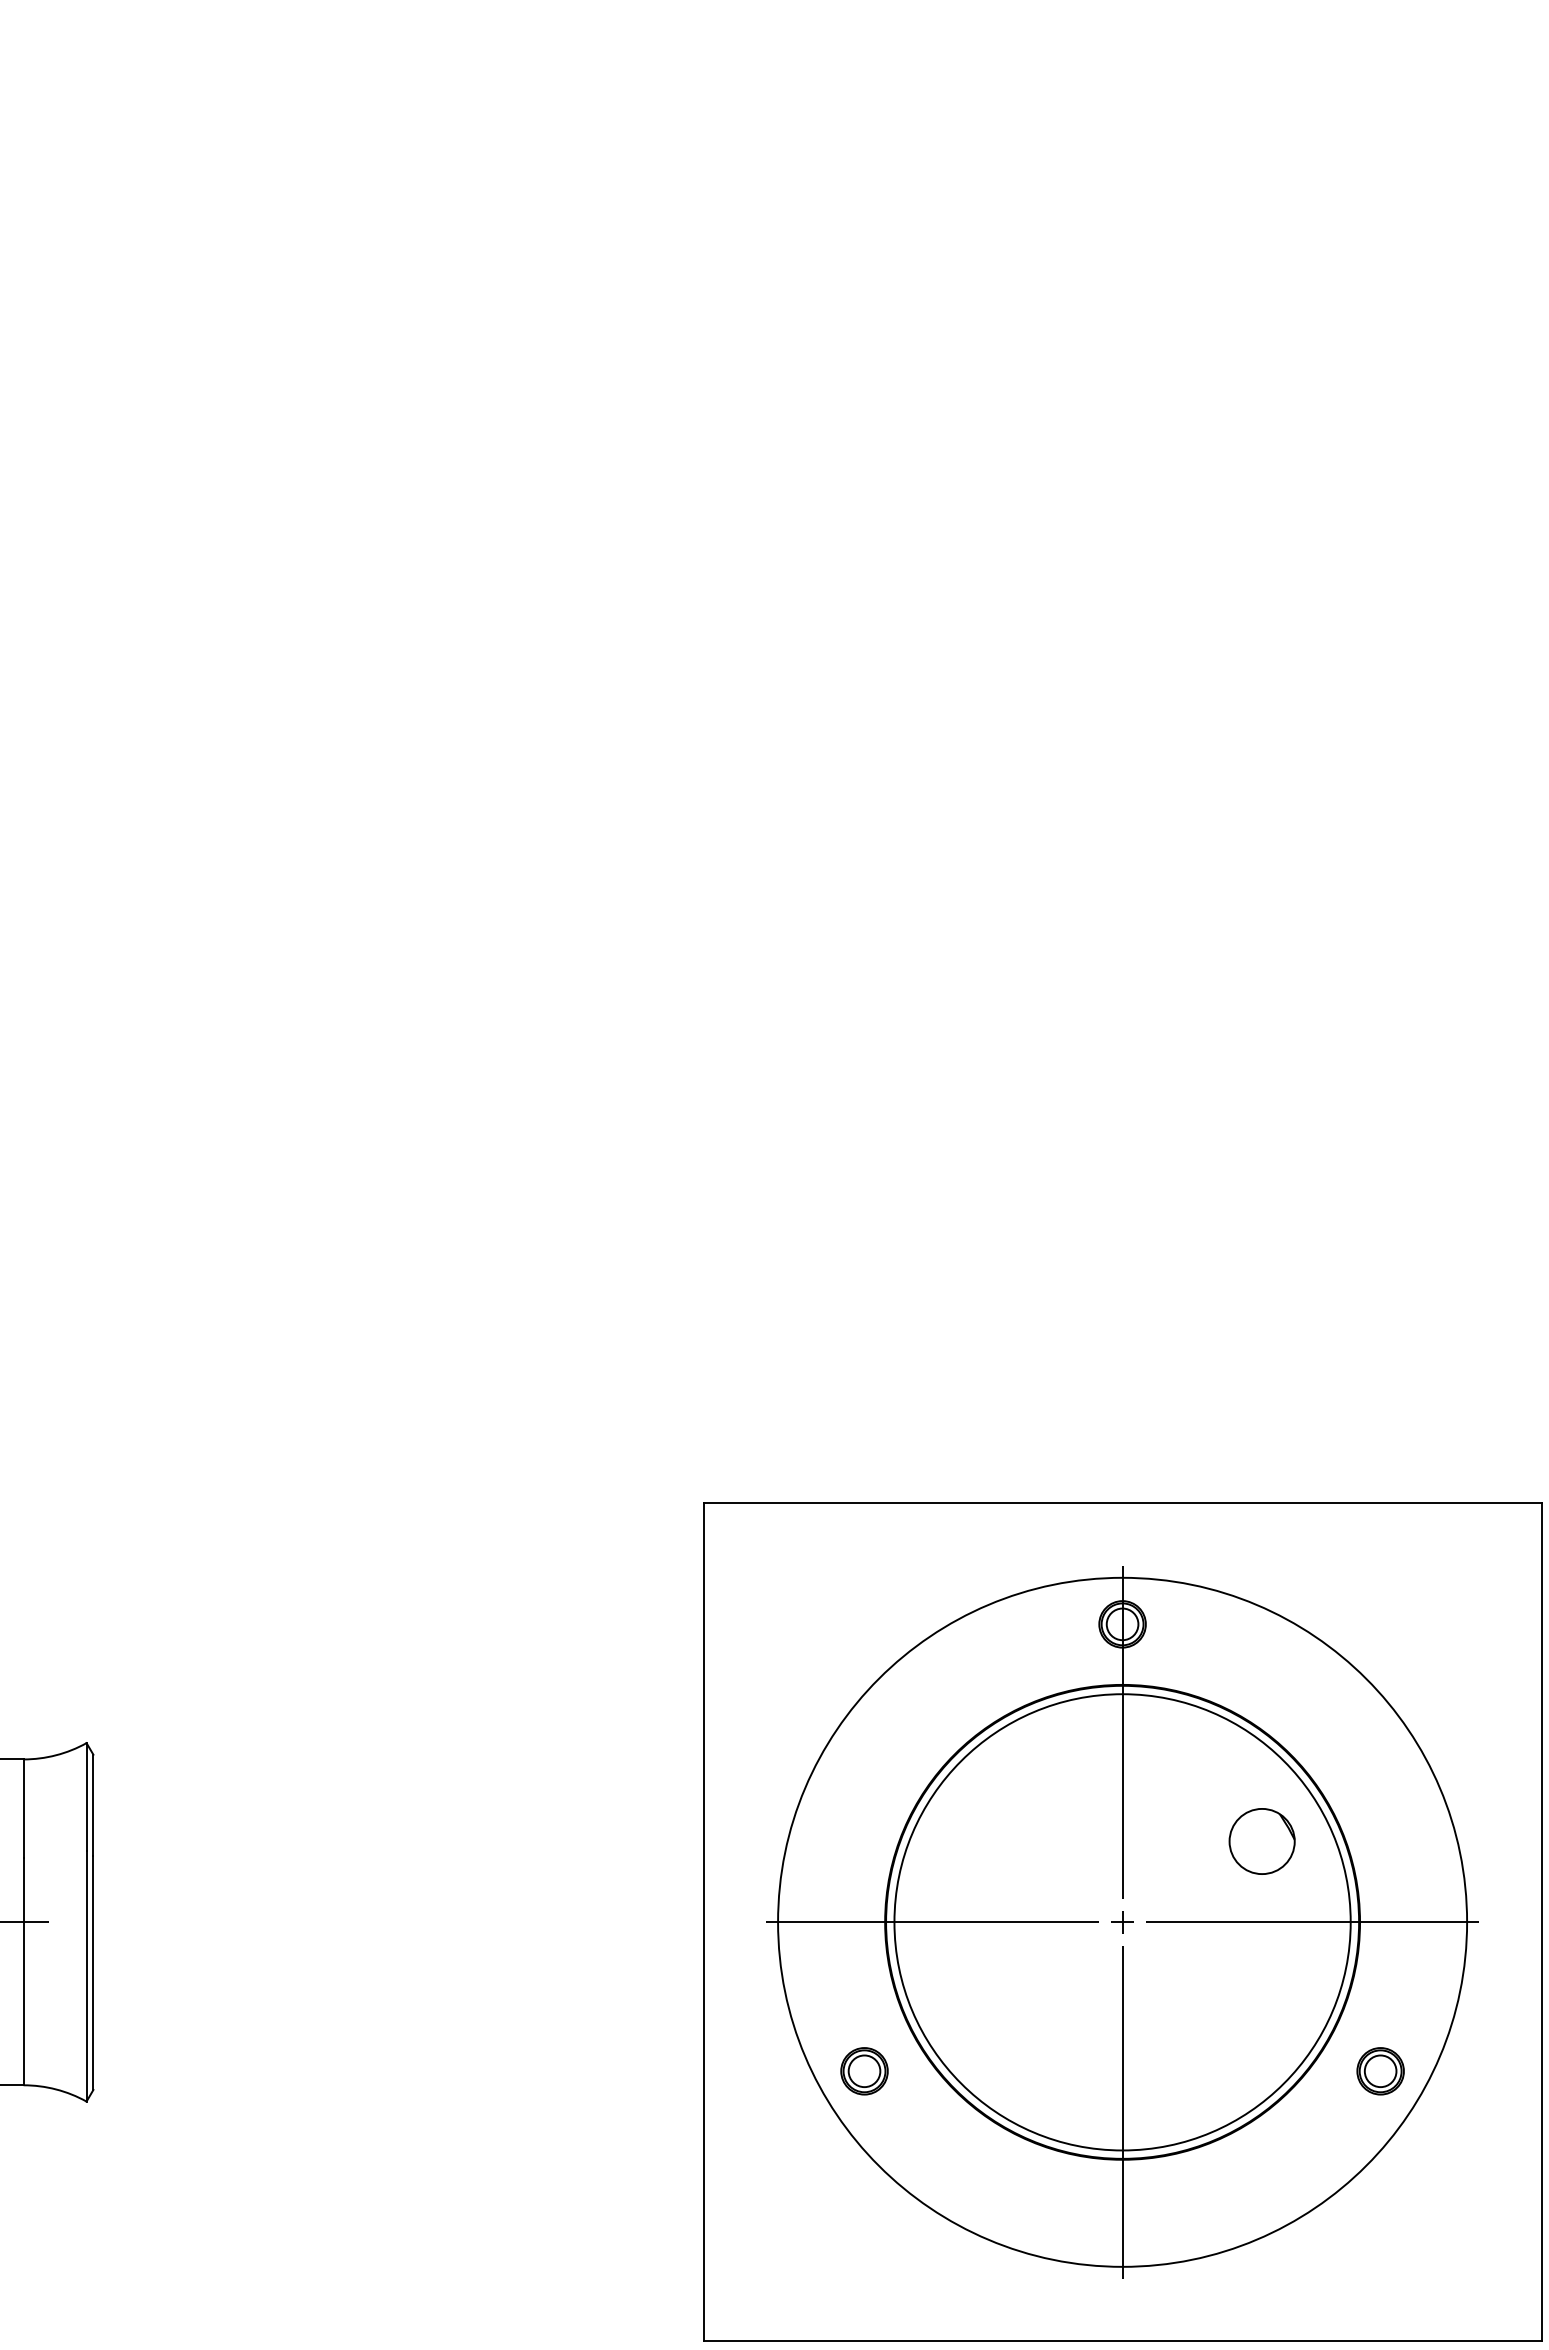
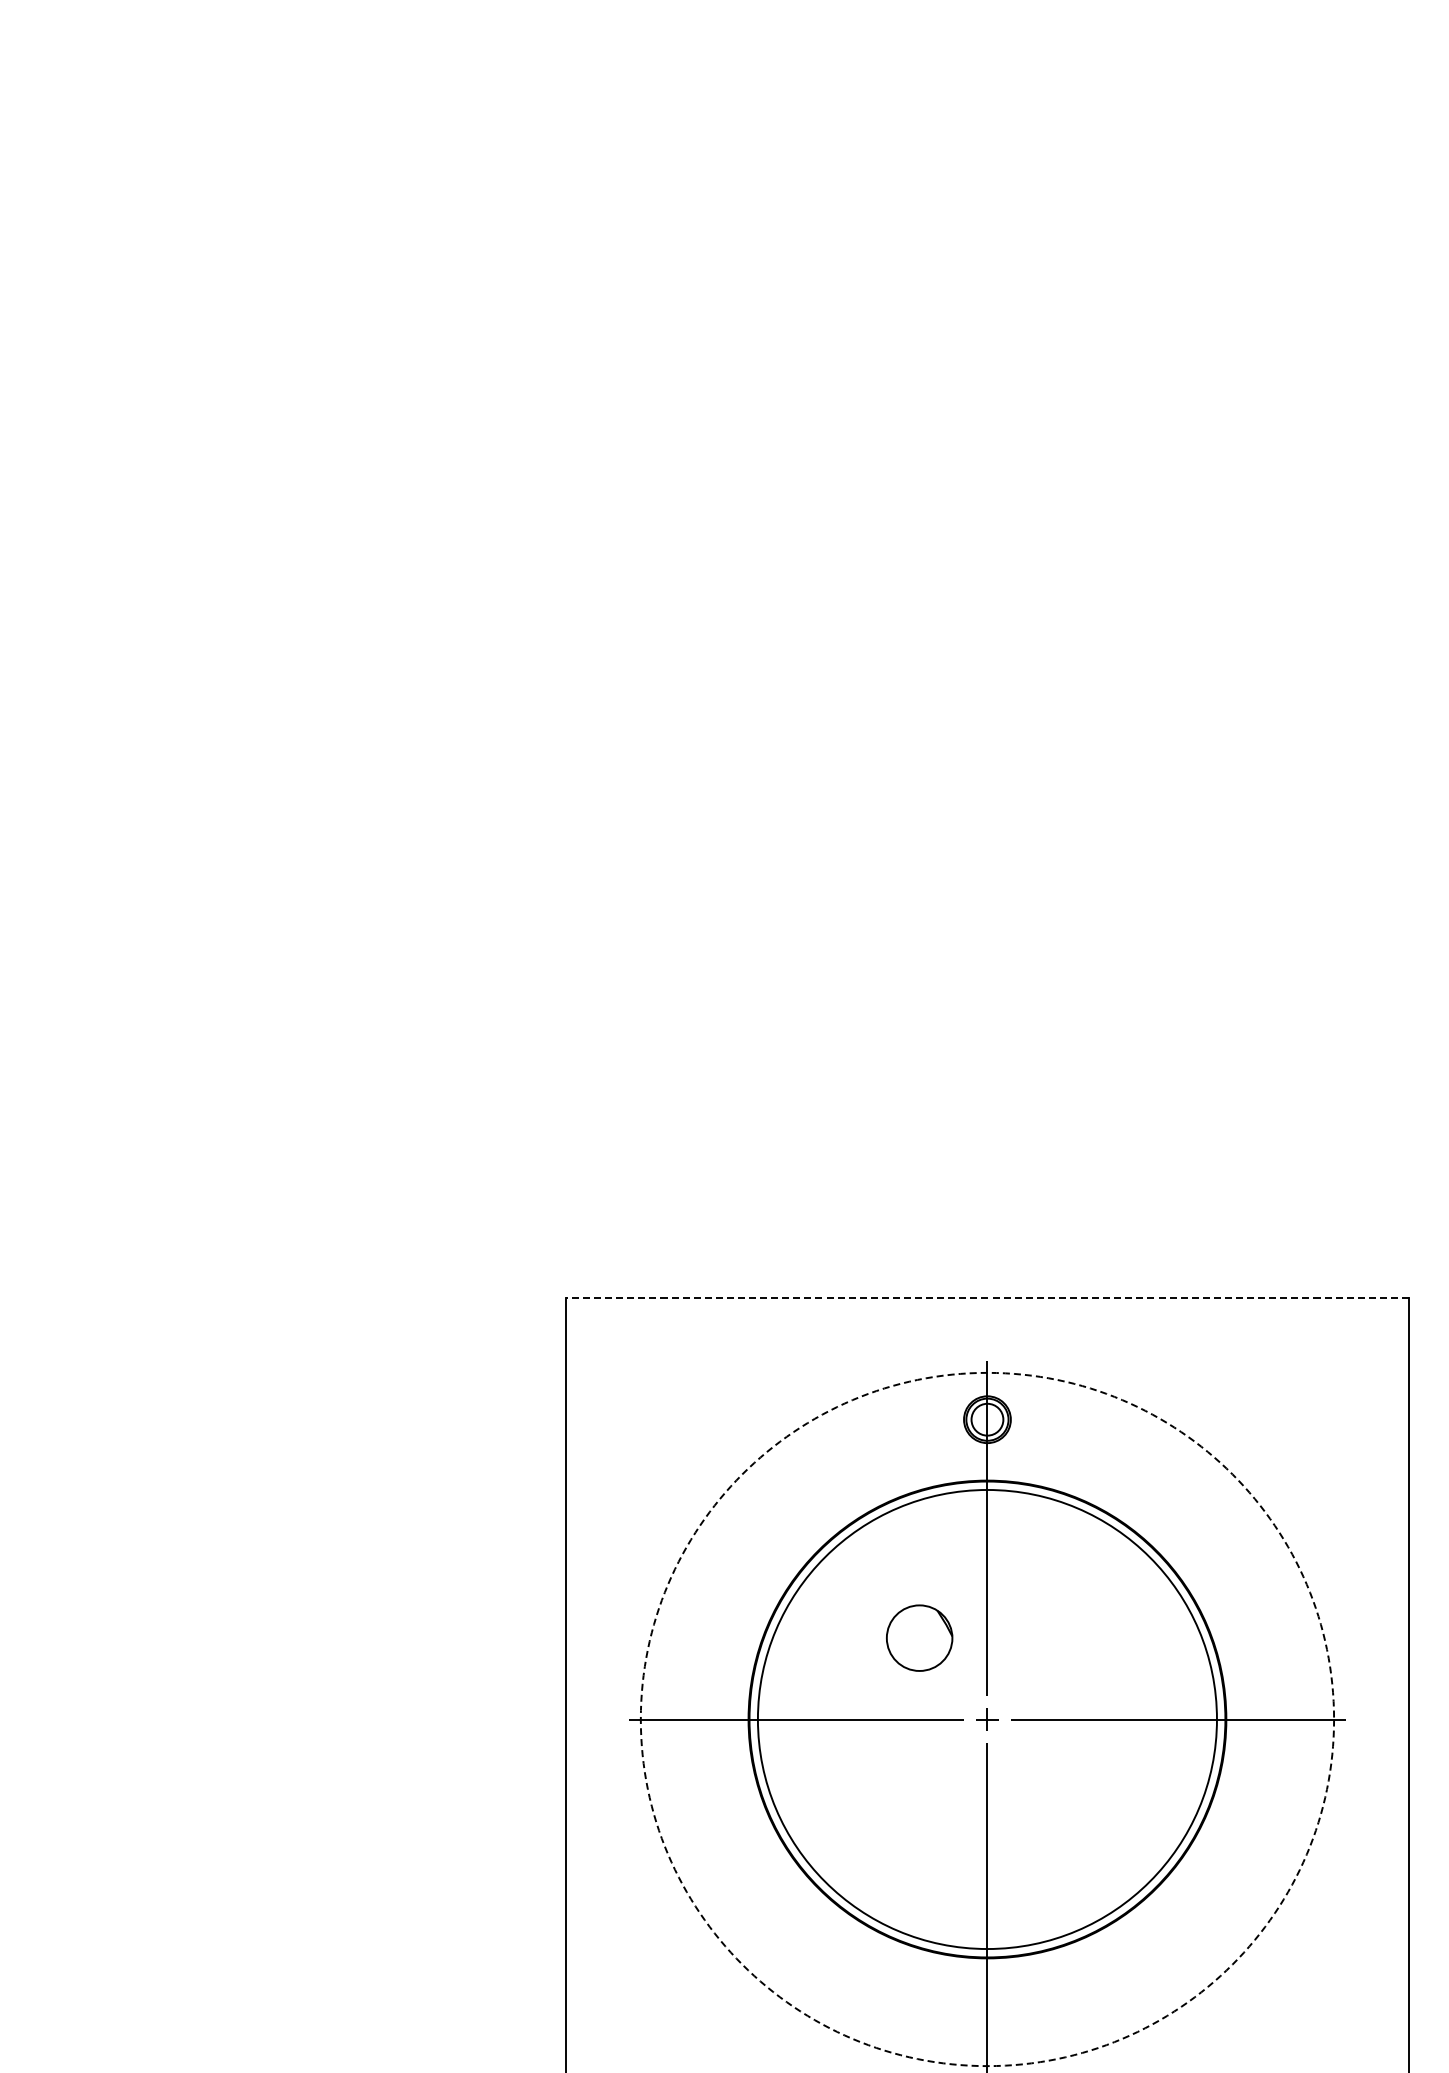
line: (1122, 1503) -> (987, 1298), solid -> dashed
part: (1261, 1841) -> (918, 1638), moved
circle: (1122, 1921) -> (987, 1718), solid -> dashed
part: (864, 2071) -> (727, 1869), removed
part: (1380, 2071) -> (1246, 1869), removed

